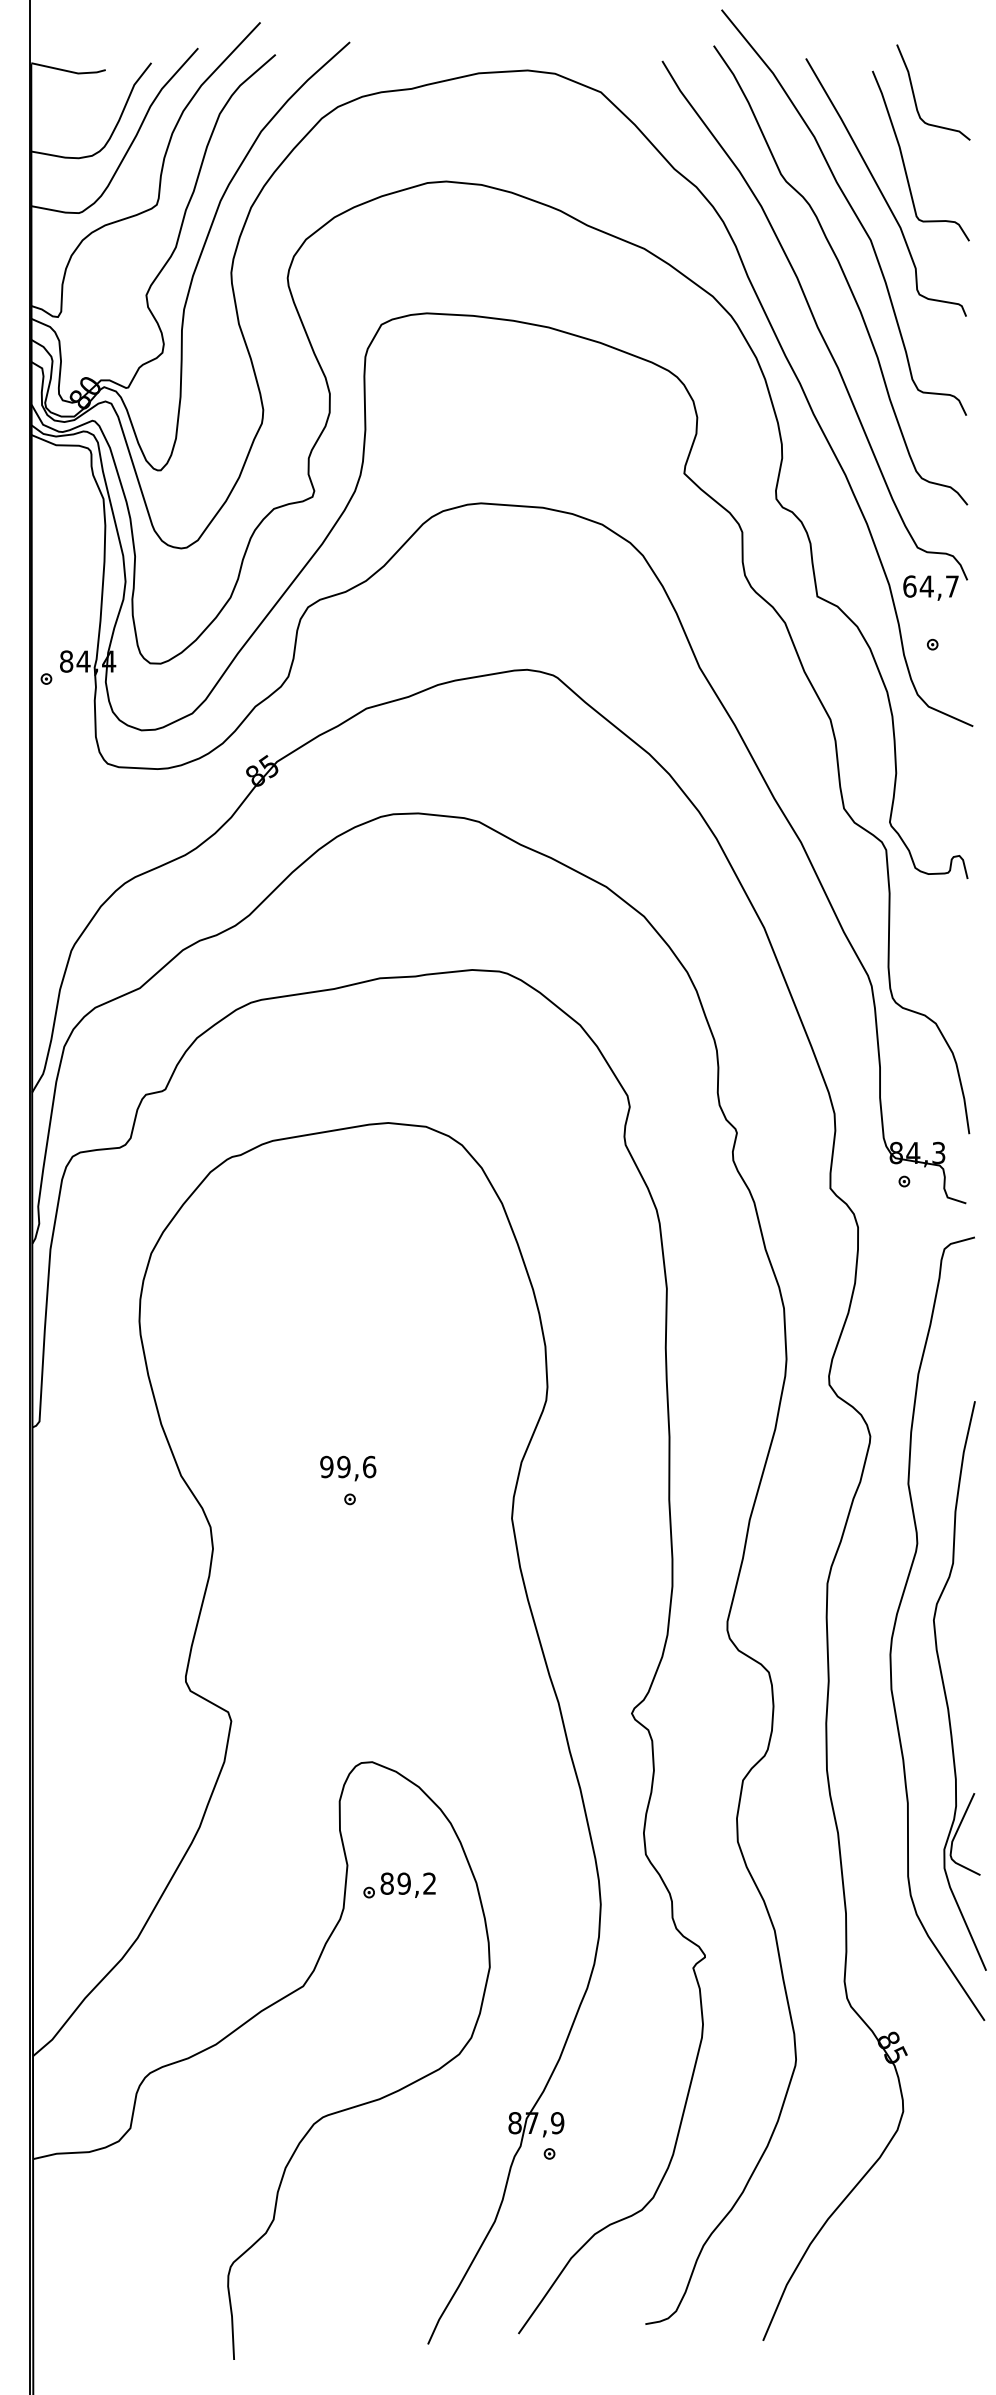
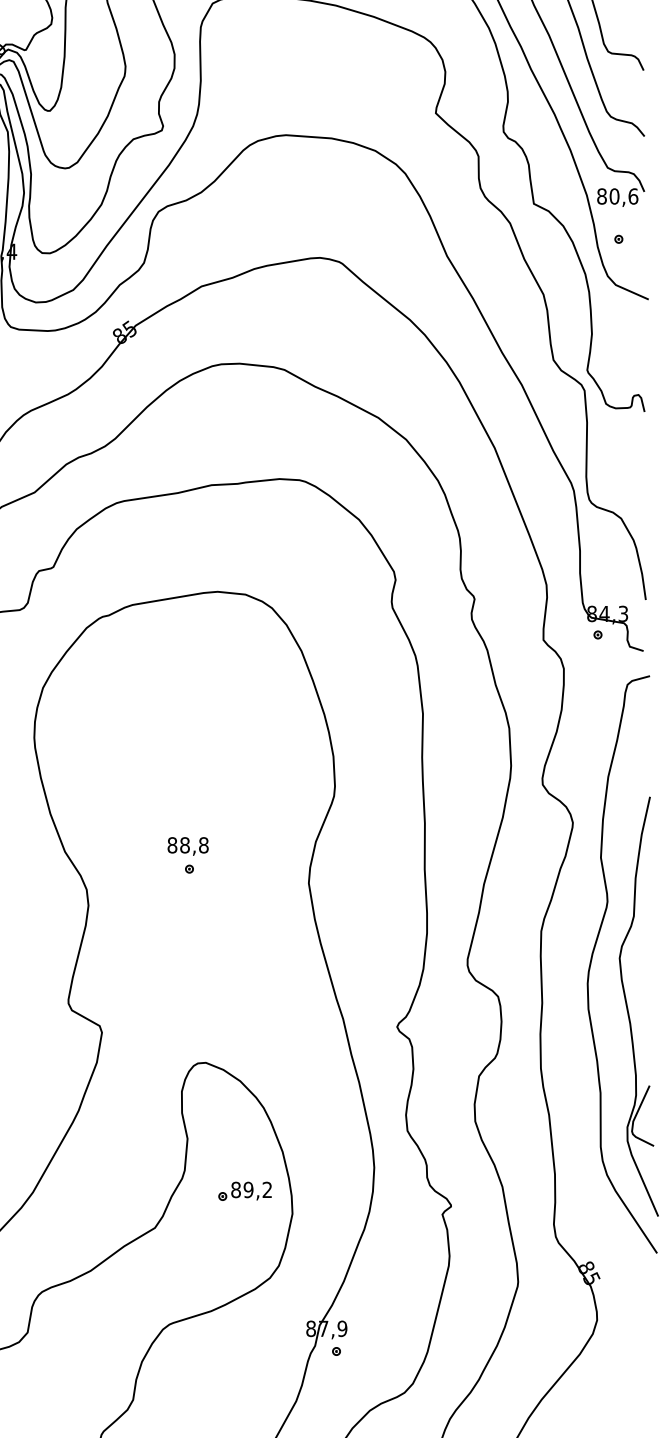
text: (931, 586) -> (617, 196), 64,7 -> 80,6
text: (348, 1466) -> (188, 844), 99,6 -> 88,8
part: (399, 1885) -> (245, 1191), moved

